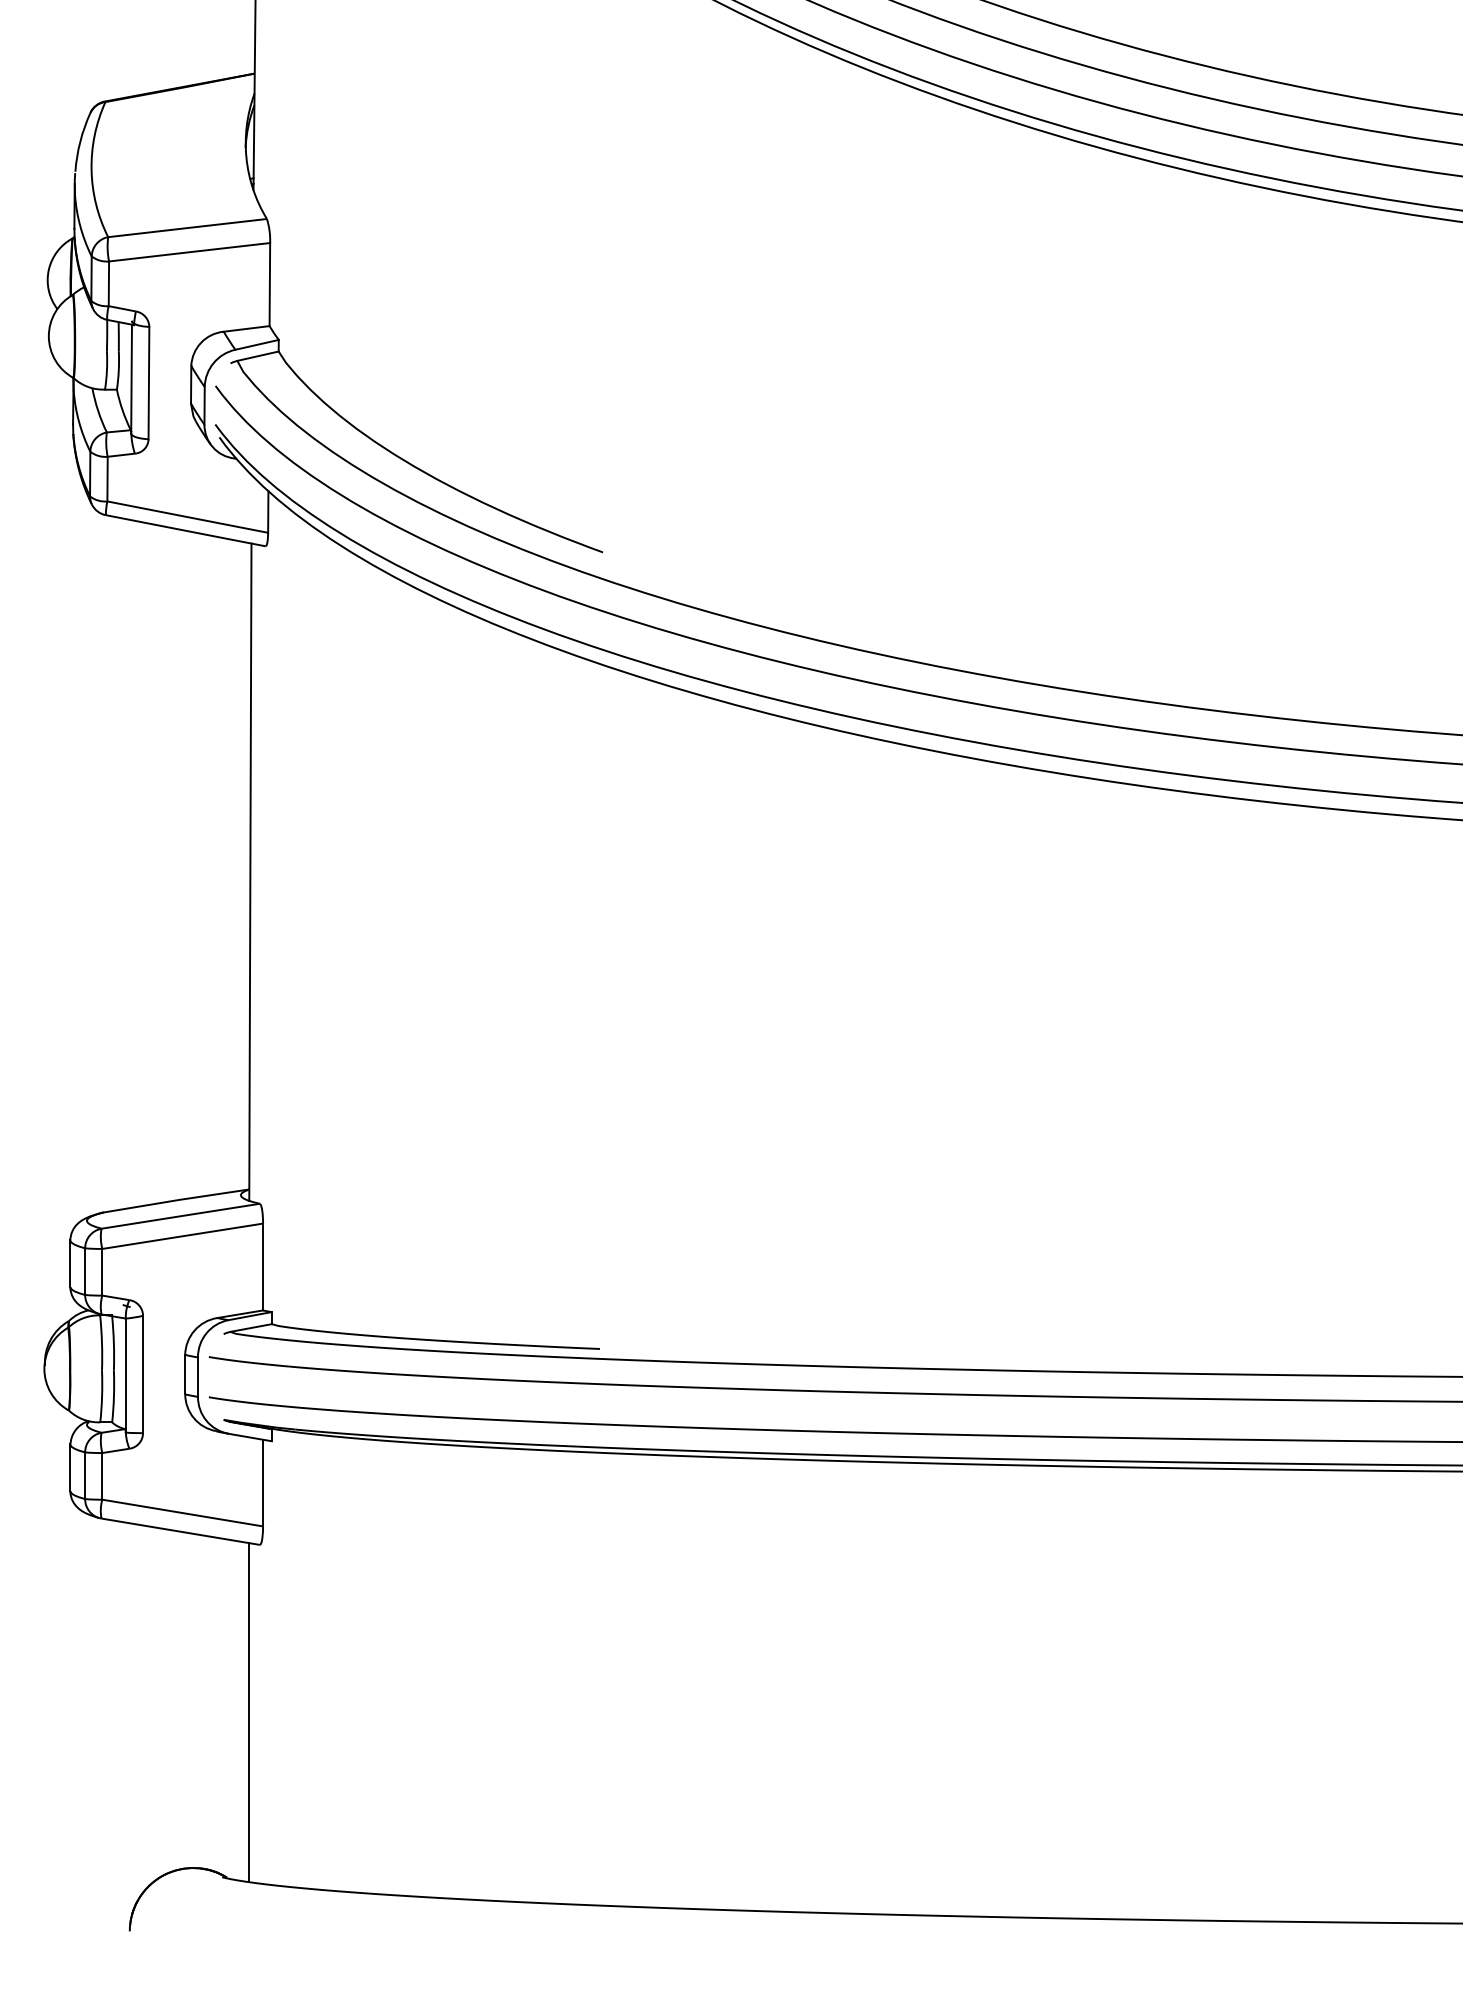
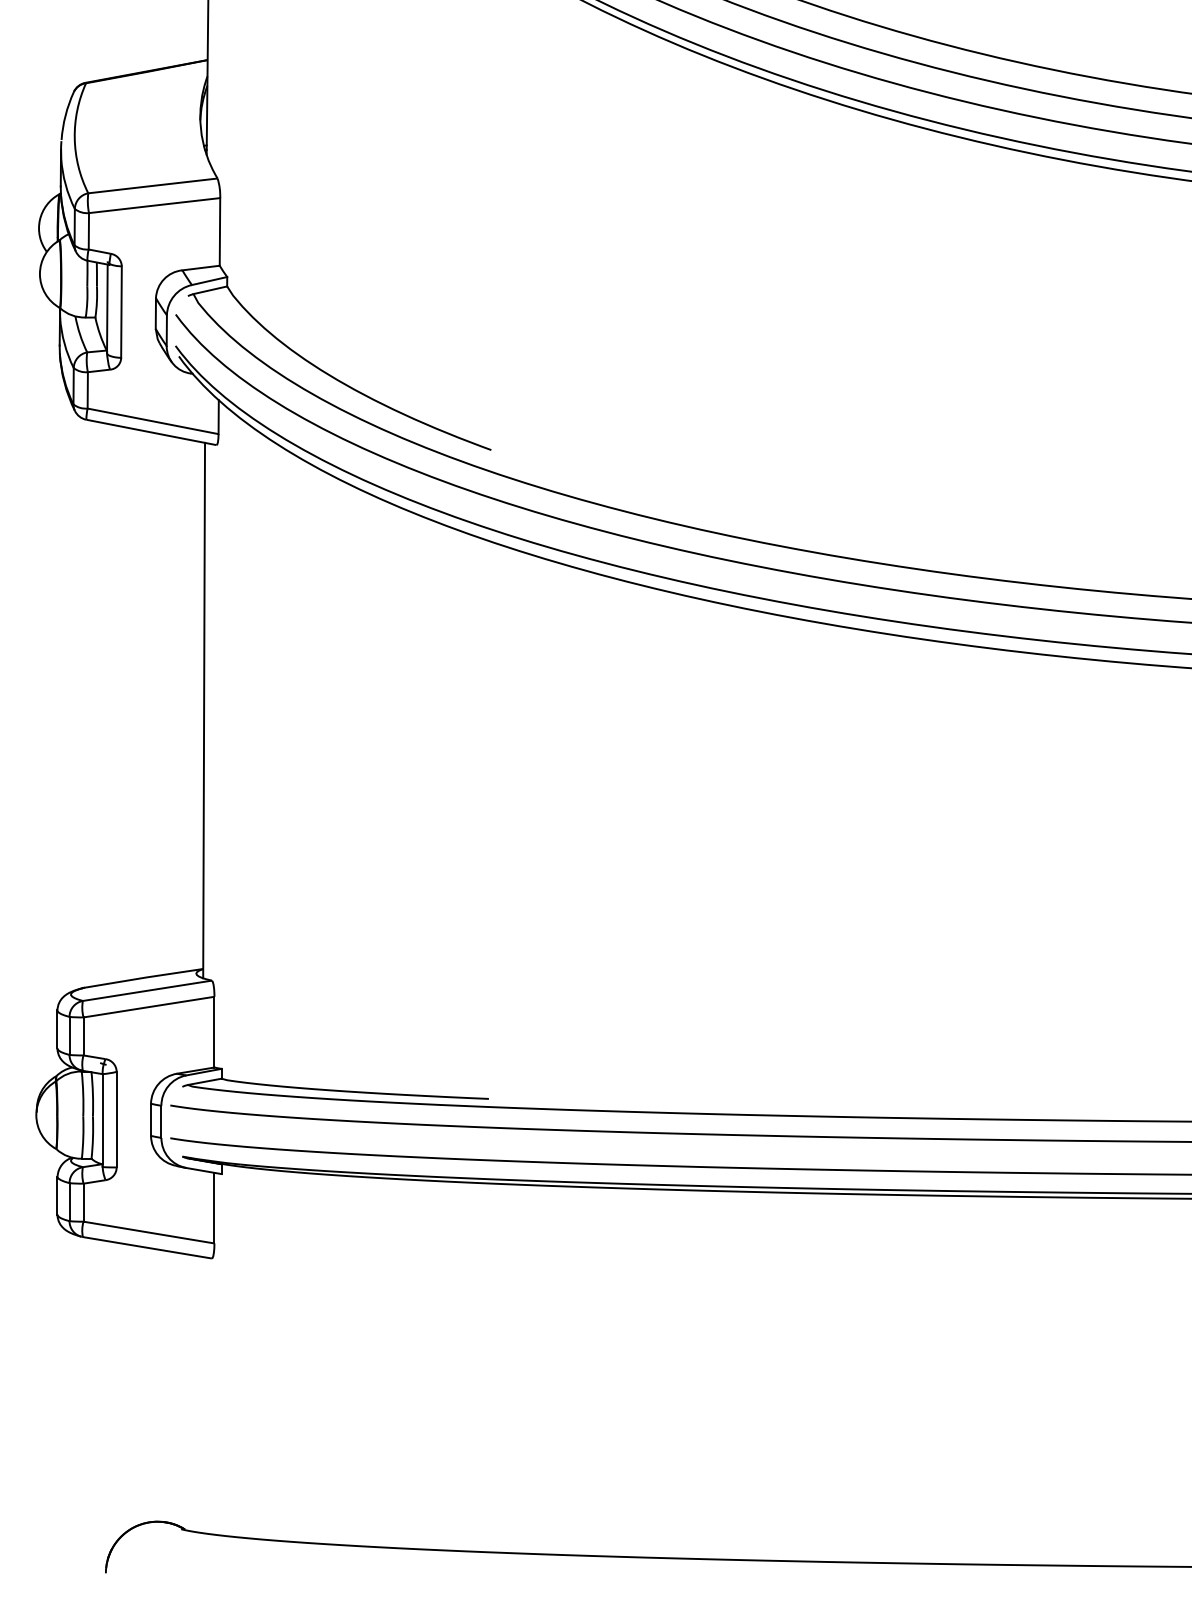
line: (248, 1711) -> (202, 1394), removed

